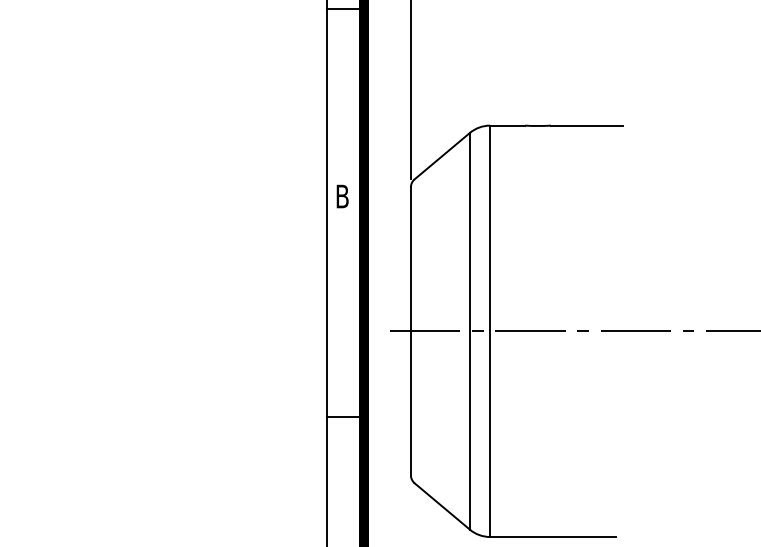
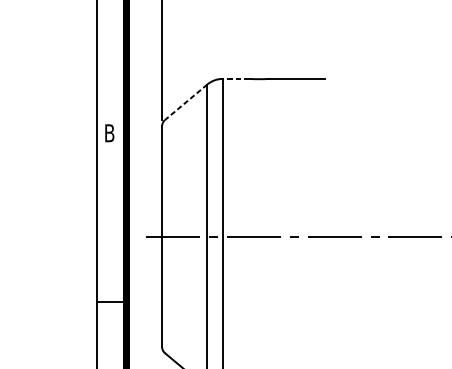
line: (506, 125) -> (235, 78), solid -> dashed
line: (441, 156) -> (185, 102), solid -> dashed

